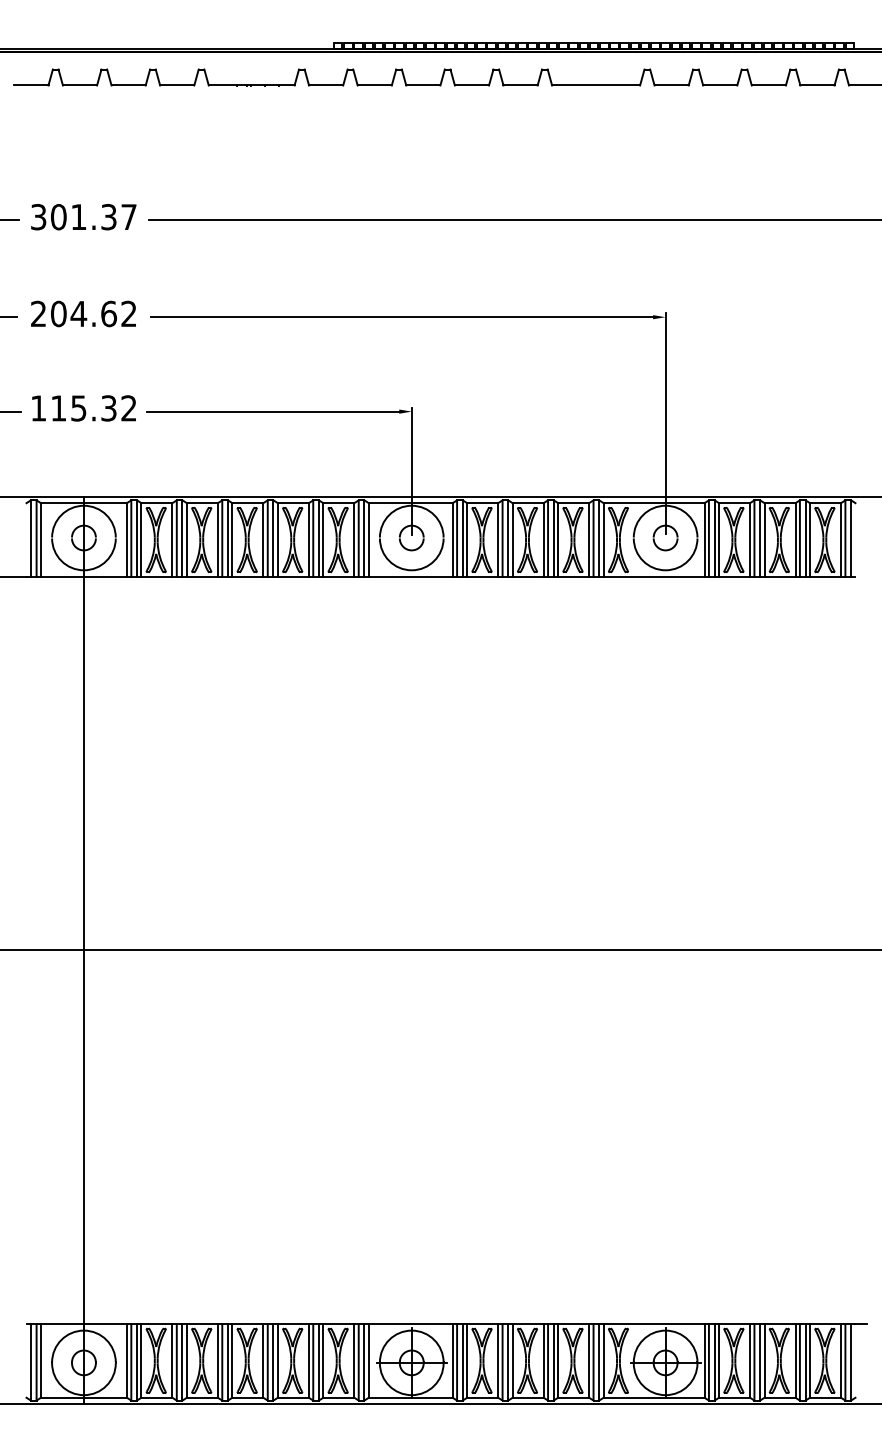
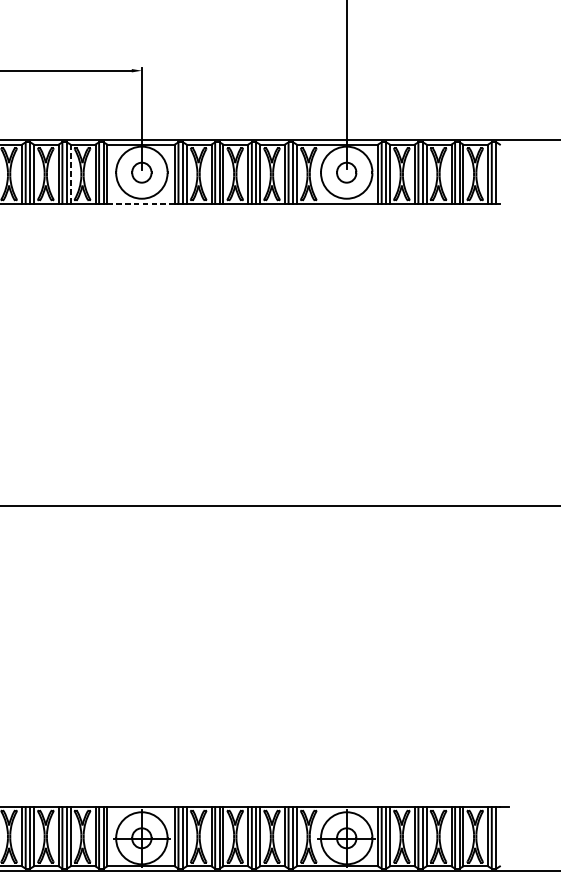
line: (323, 540) -> (70, 174), solid -> dashed
line: (410, 576) -> (140, 203), solid -> dashed

